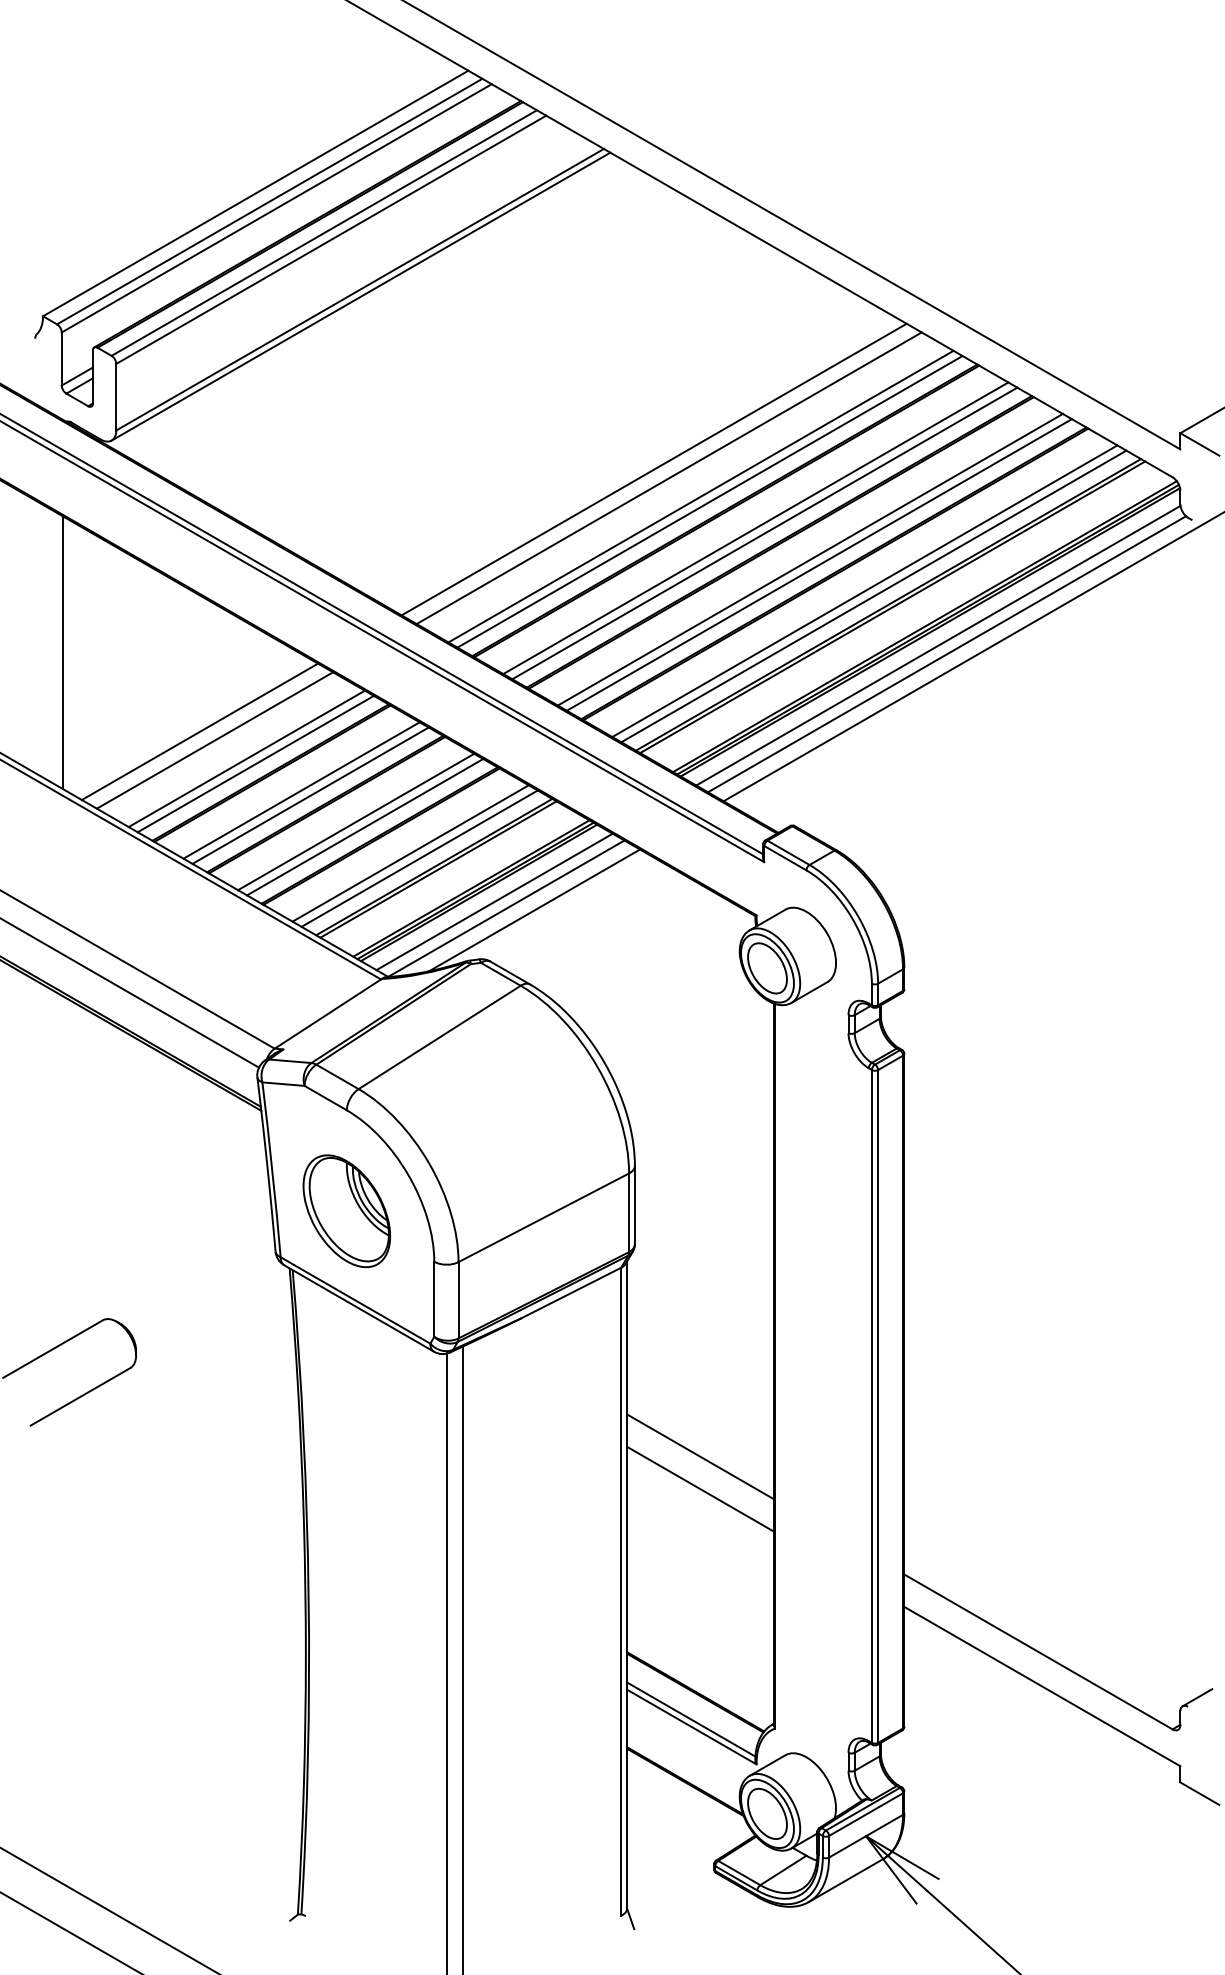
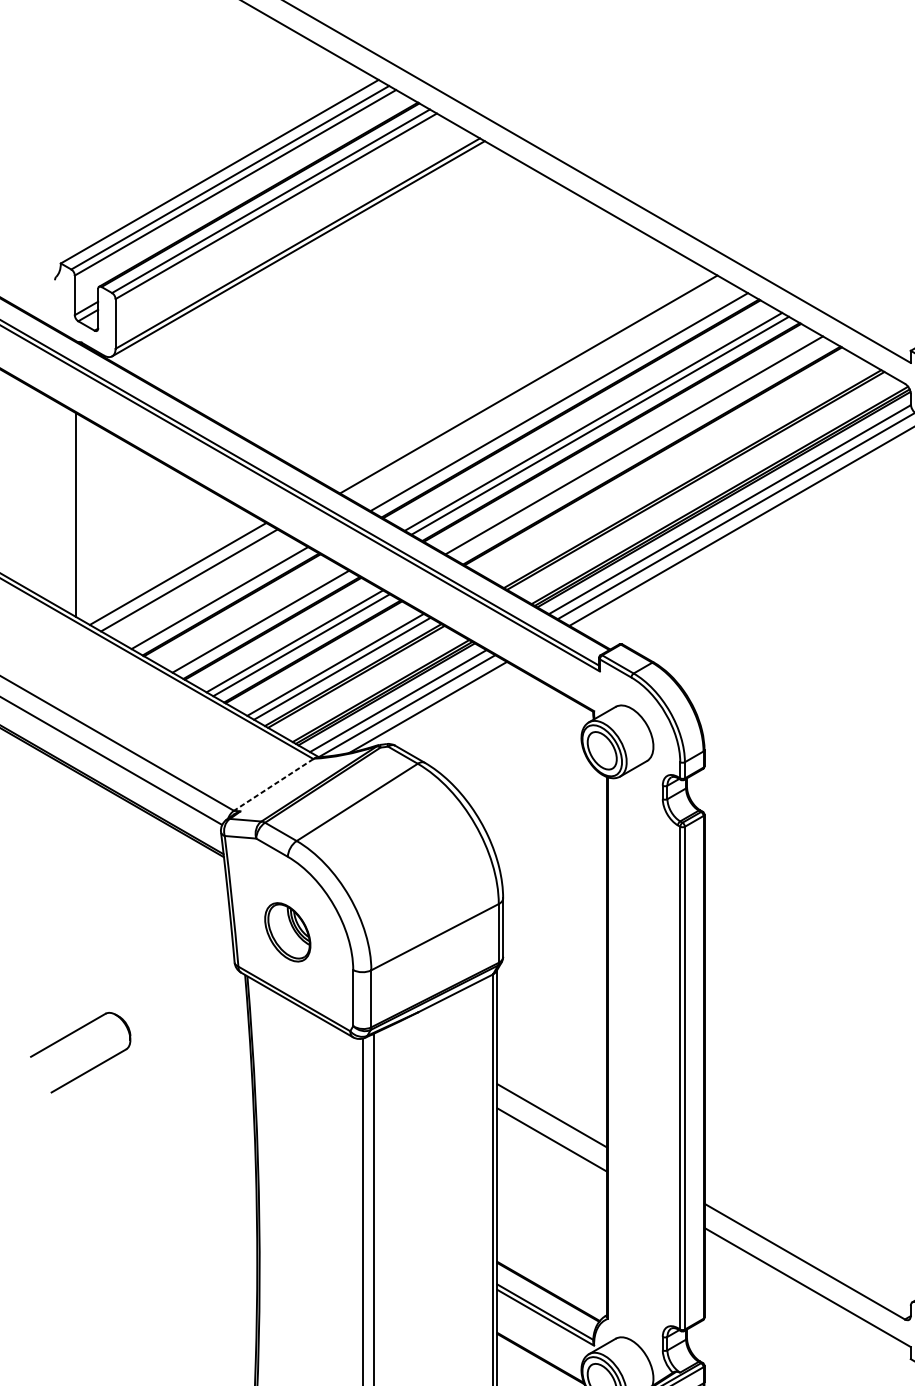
line: (653, 469) -> (517, 377), removed
line: (700, 496) -> (552, 398), removed
line: (818, 564) -> (640, 448), removed
line: (864, 591) -> (674, 469), removed
line: (873, 596) -> (681, 472), removed
line: (246, 758) -> (212, 593), removed
line: (301, 790) -> (254, 617), removed
line: (327, 1014) -> (273, 785), solid -> dashed
part: (346, 1211) -> (287, 932), size x0.7

